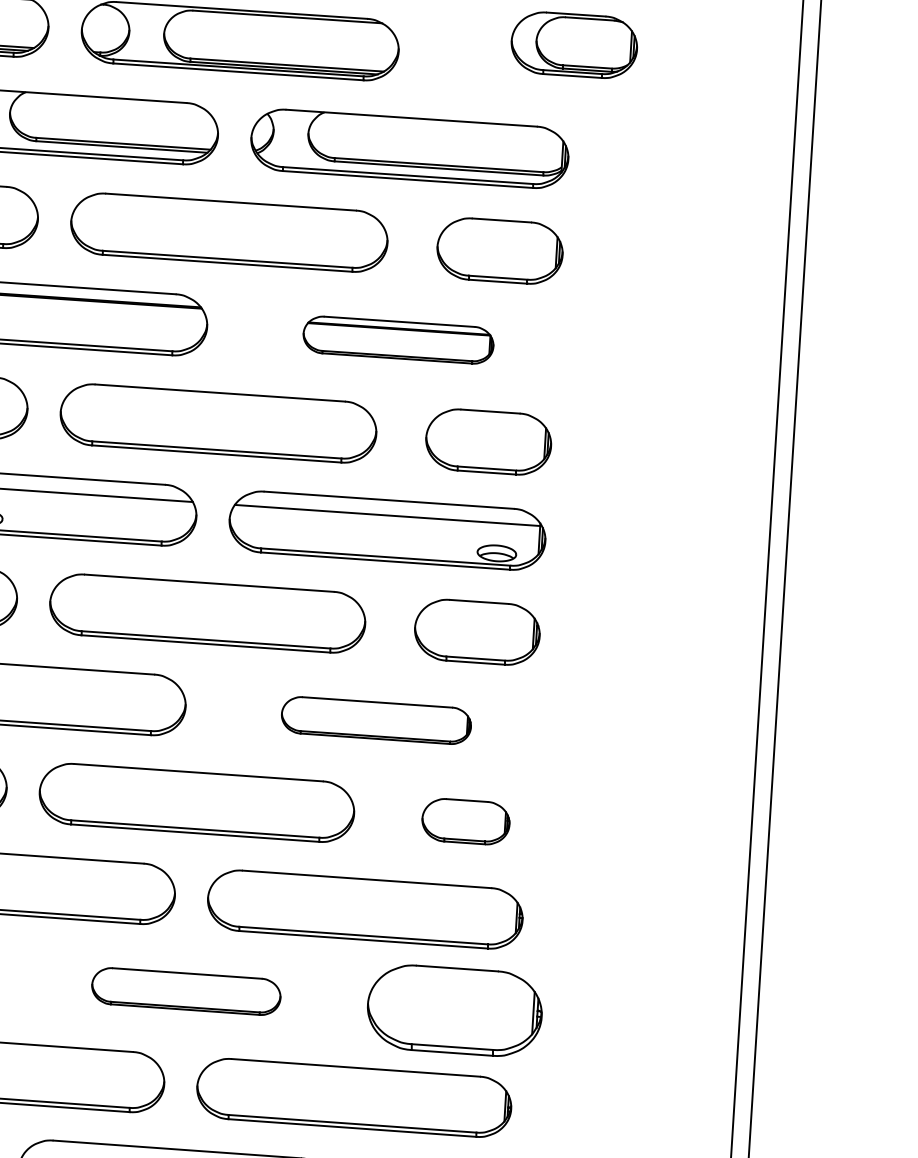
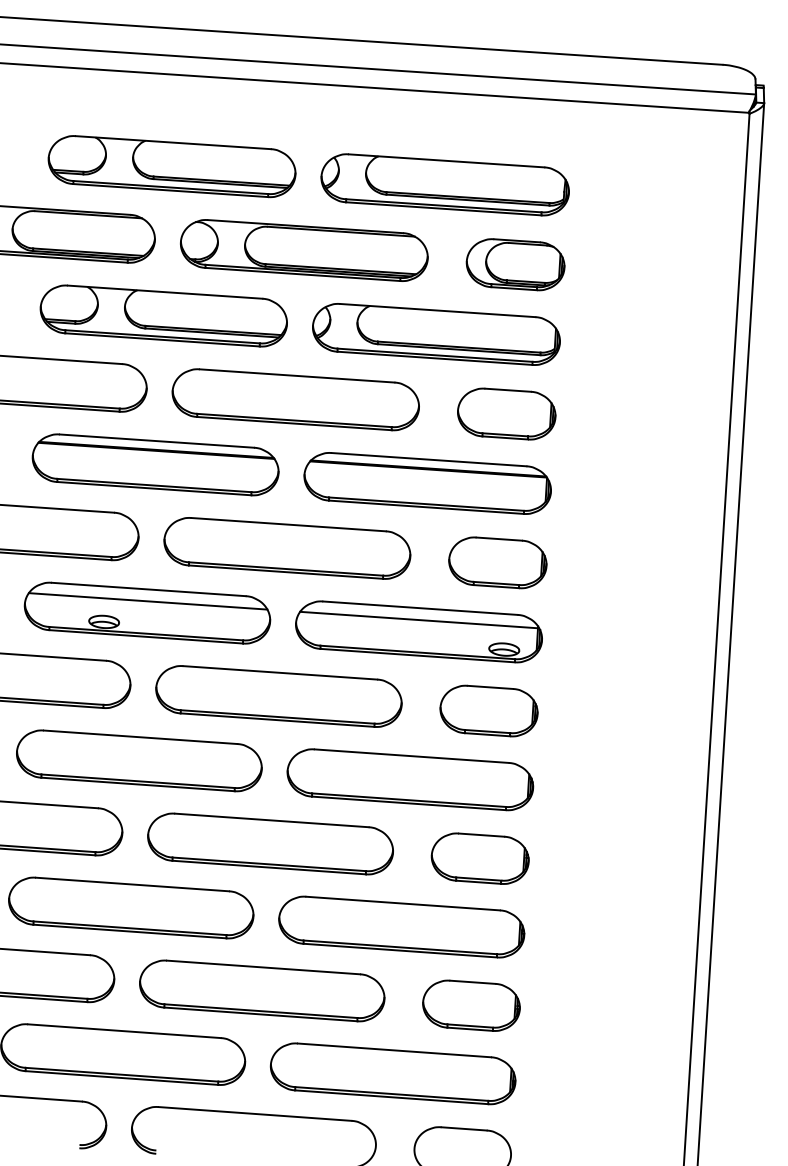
part: (574, 44) -> (515, 264), moved
part: (398, 340) -> (427, 483), size x1.67
part: (376, 720) -> (410, 779), size x1.67
part: (465, 821) -> (479, 858), size x1.43
part: (186, 990) -> (262, 990), size x1.67
part: (454, 1010) -> (471, 1005), size x0.71

